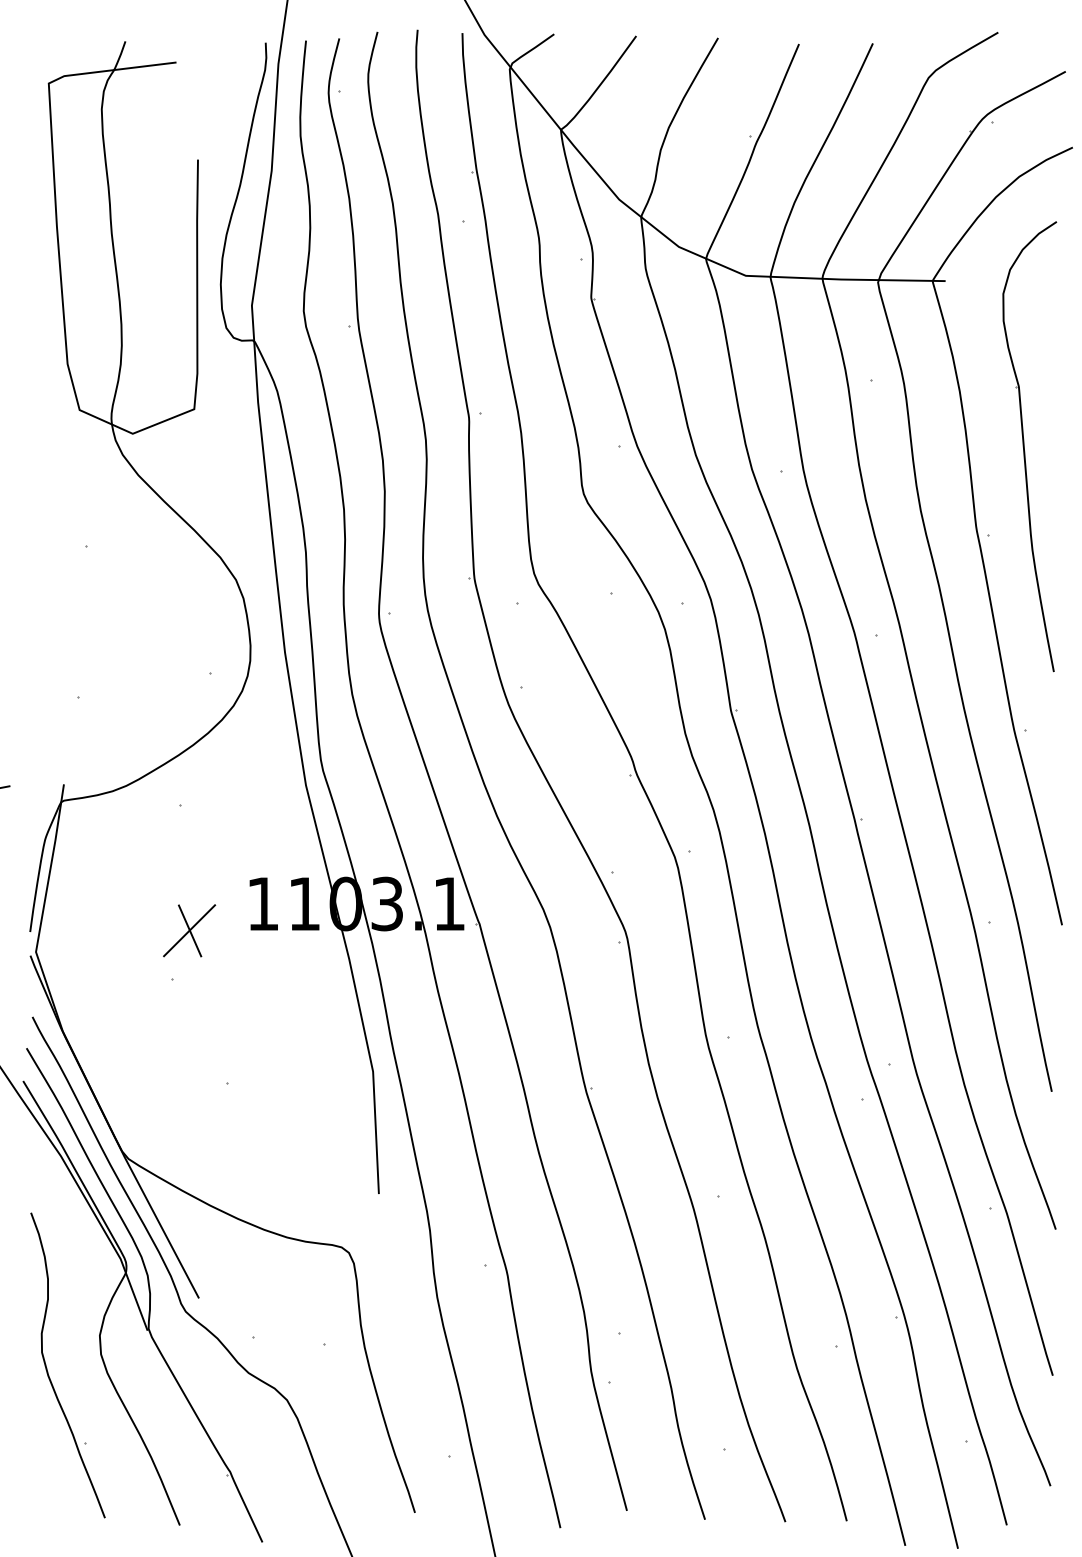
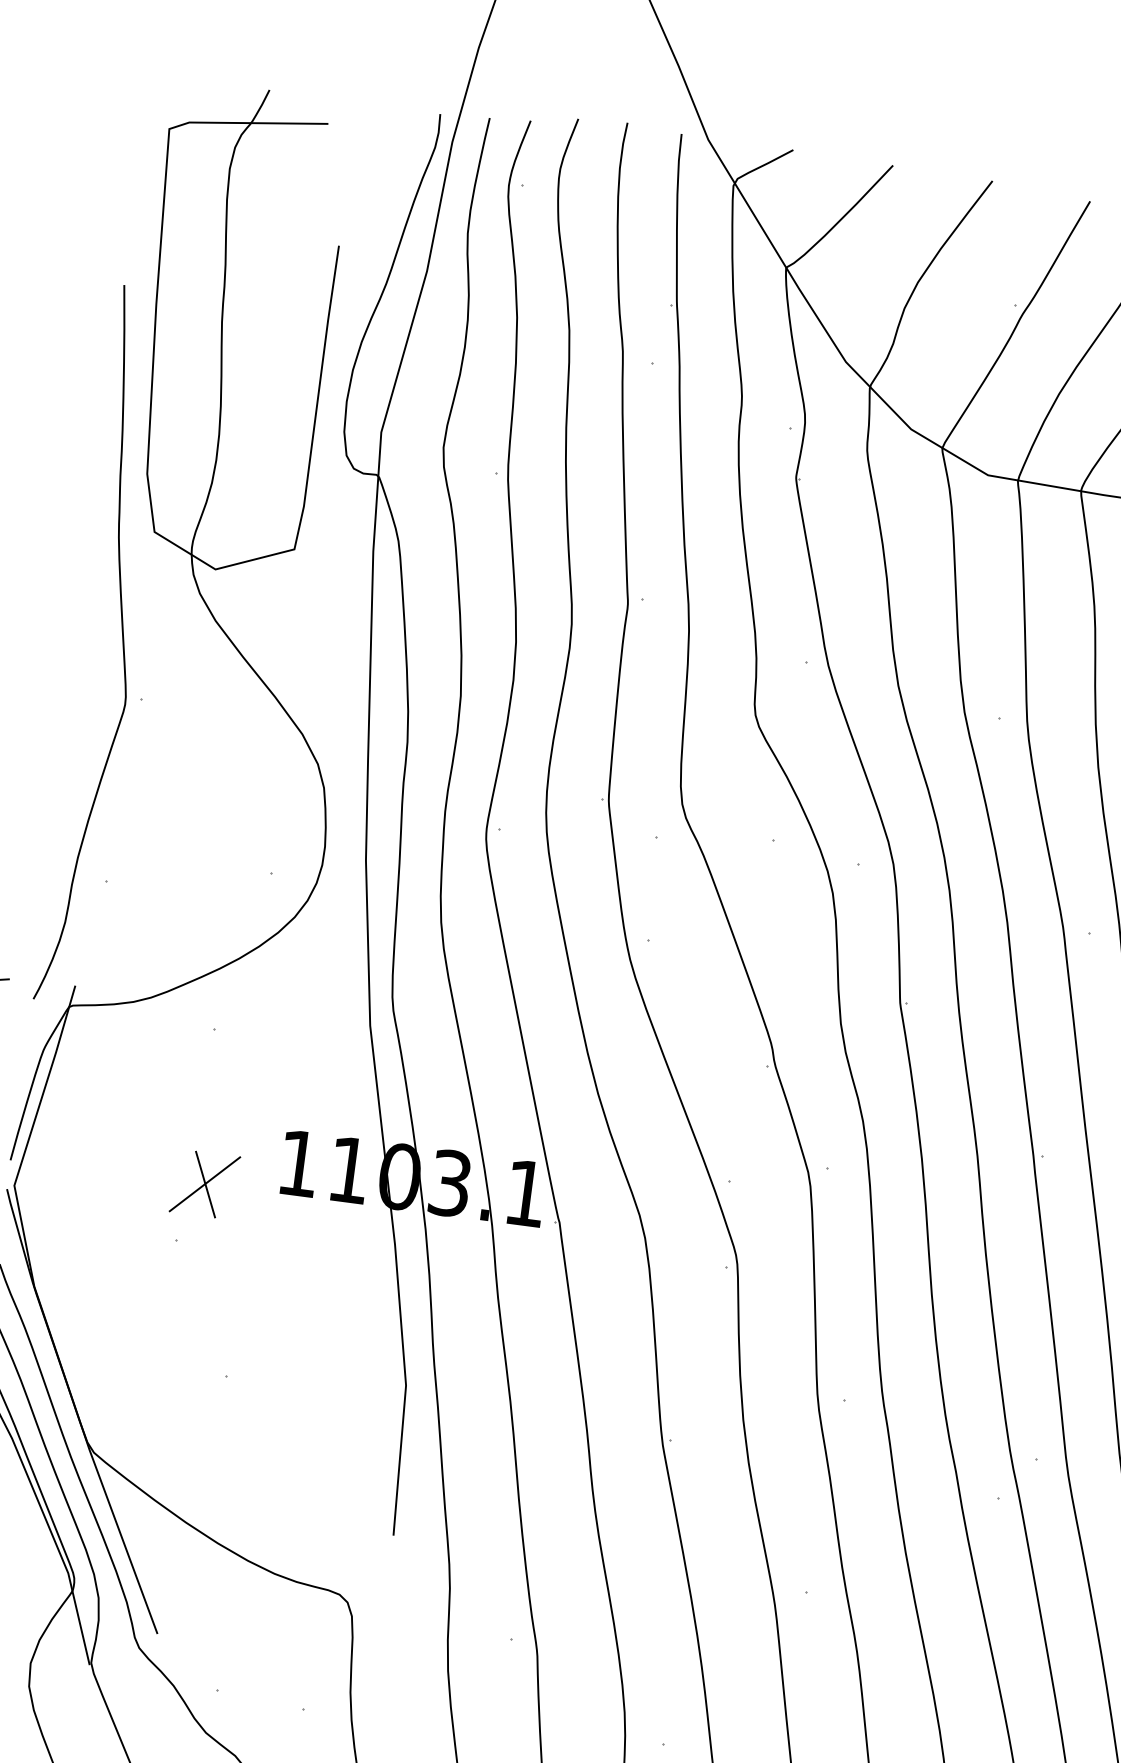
curve: (65, 505) -> (121, 646), added

